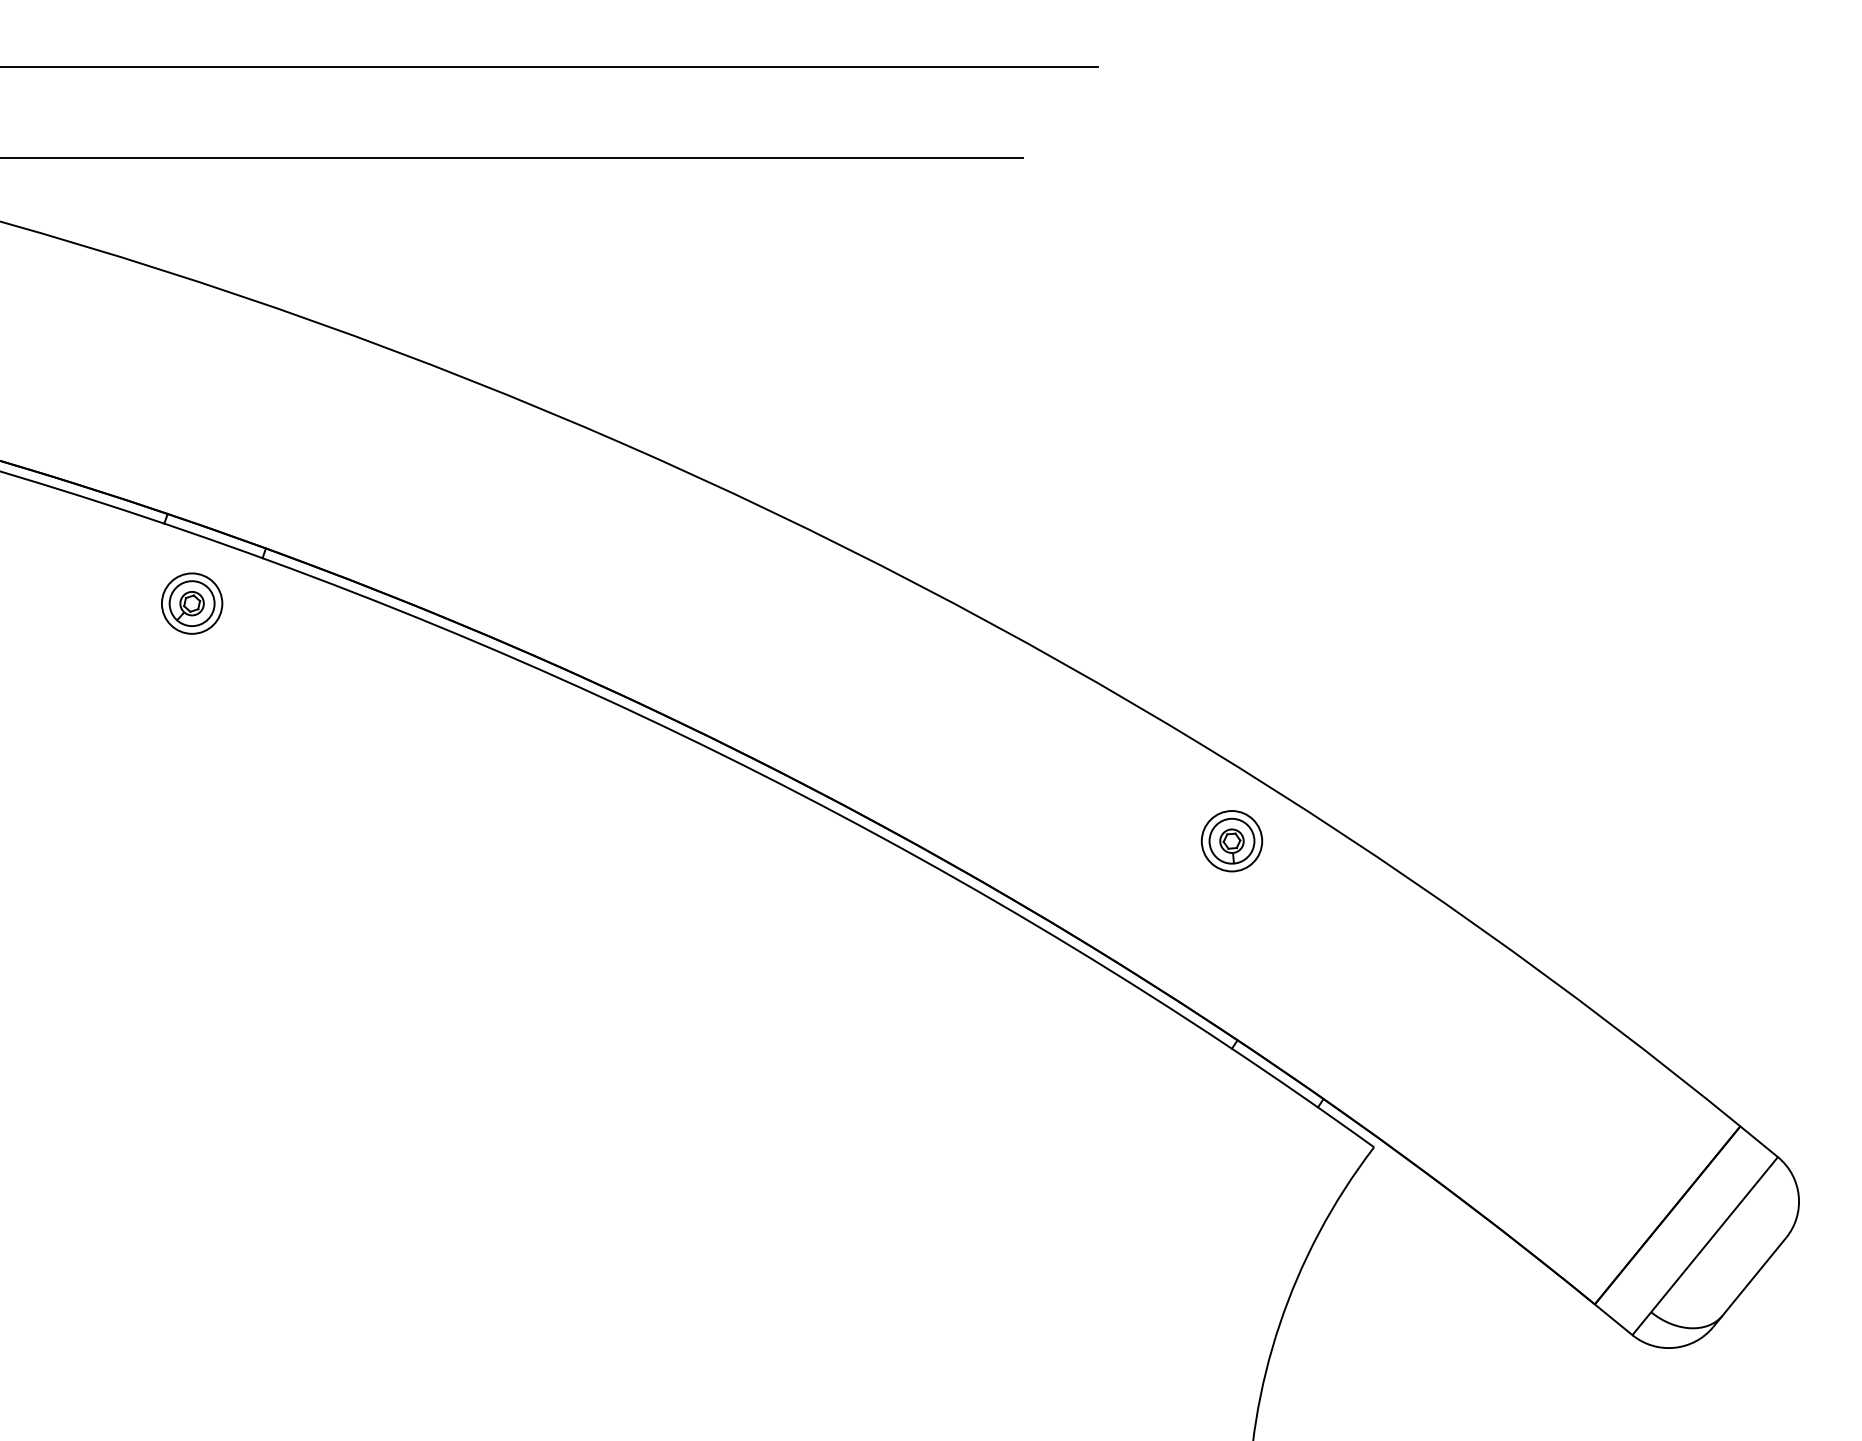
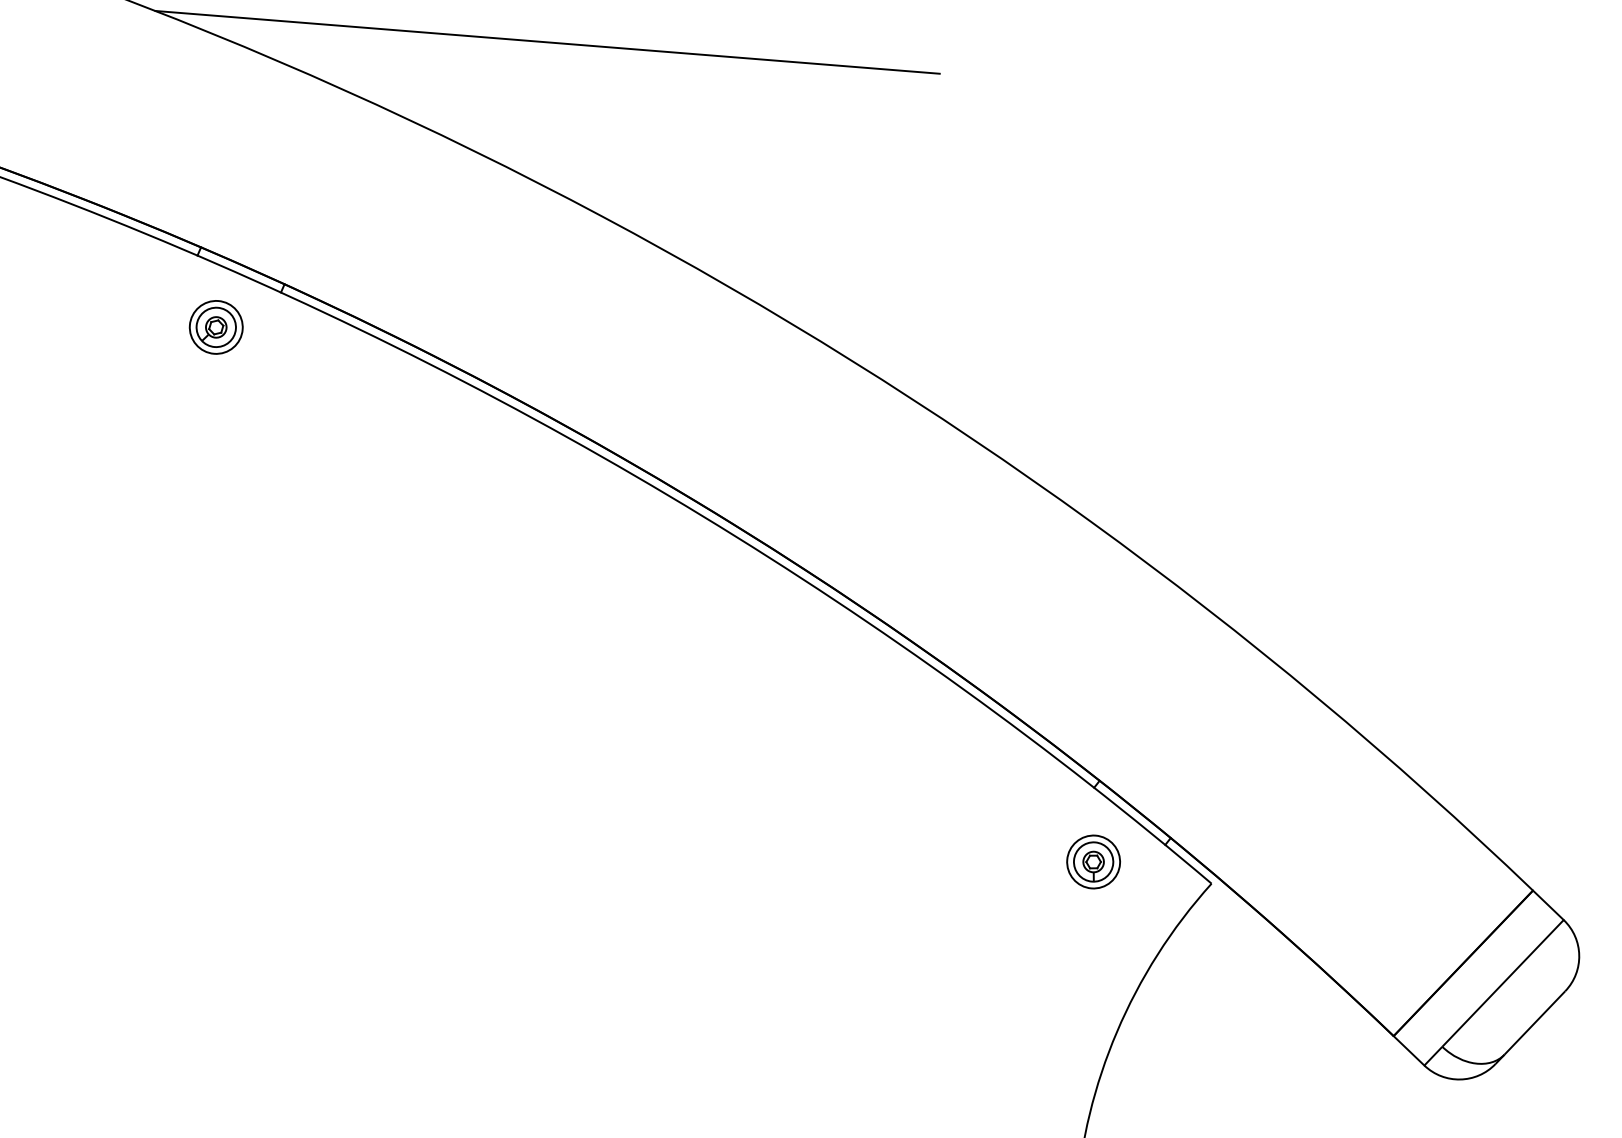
line: (543, 249) -> (547, 42), added
part: (1231, 841) -> (1093, 862), moved

